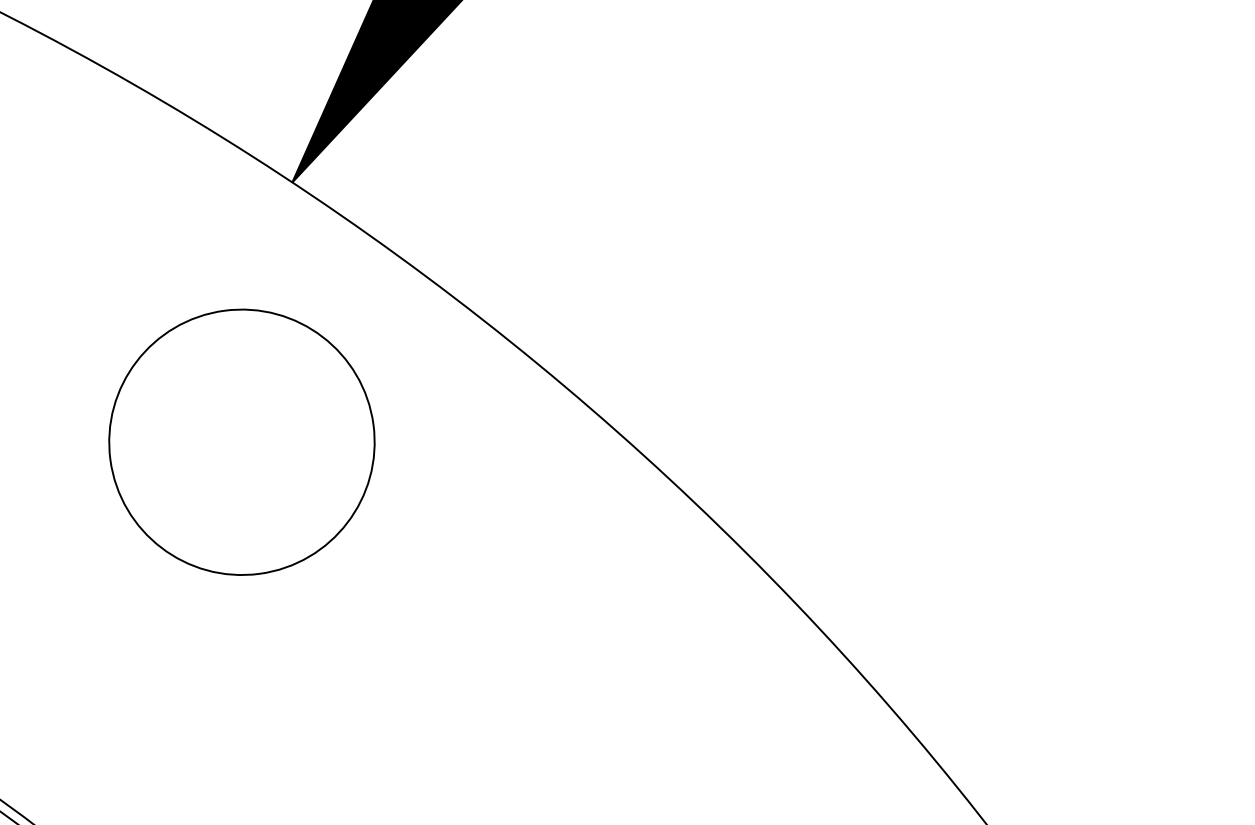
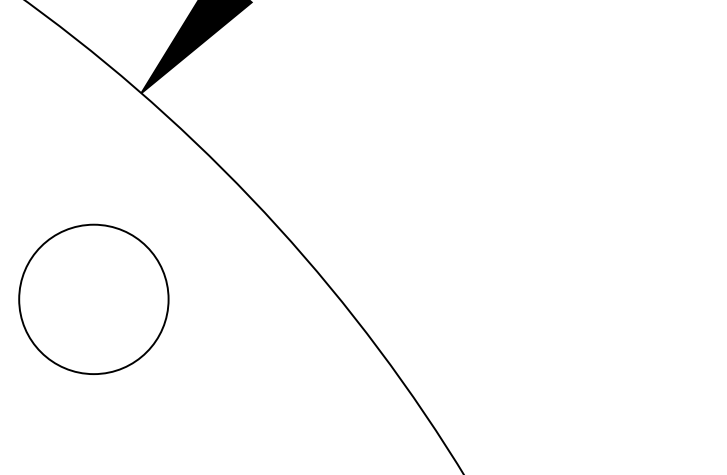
circle: (241, 440) -> (93, 298), moved

